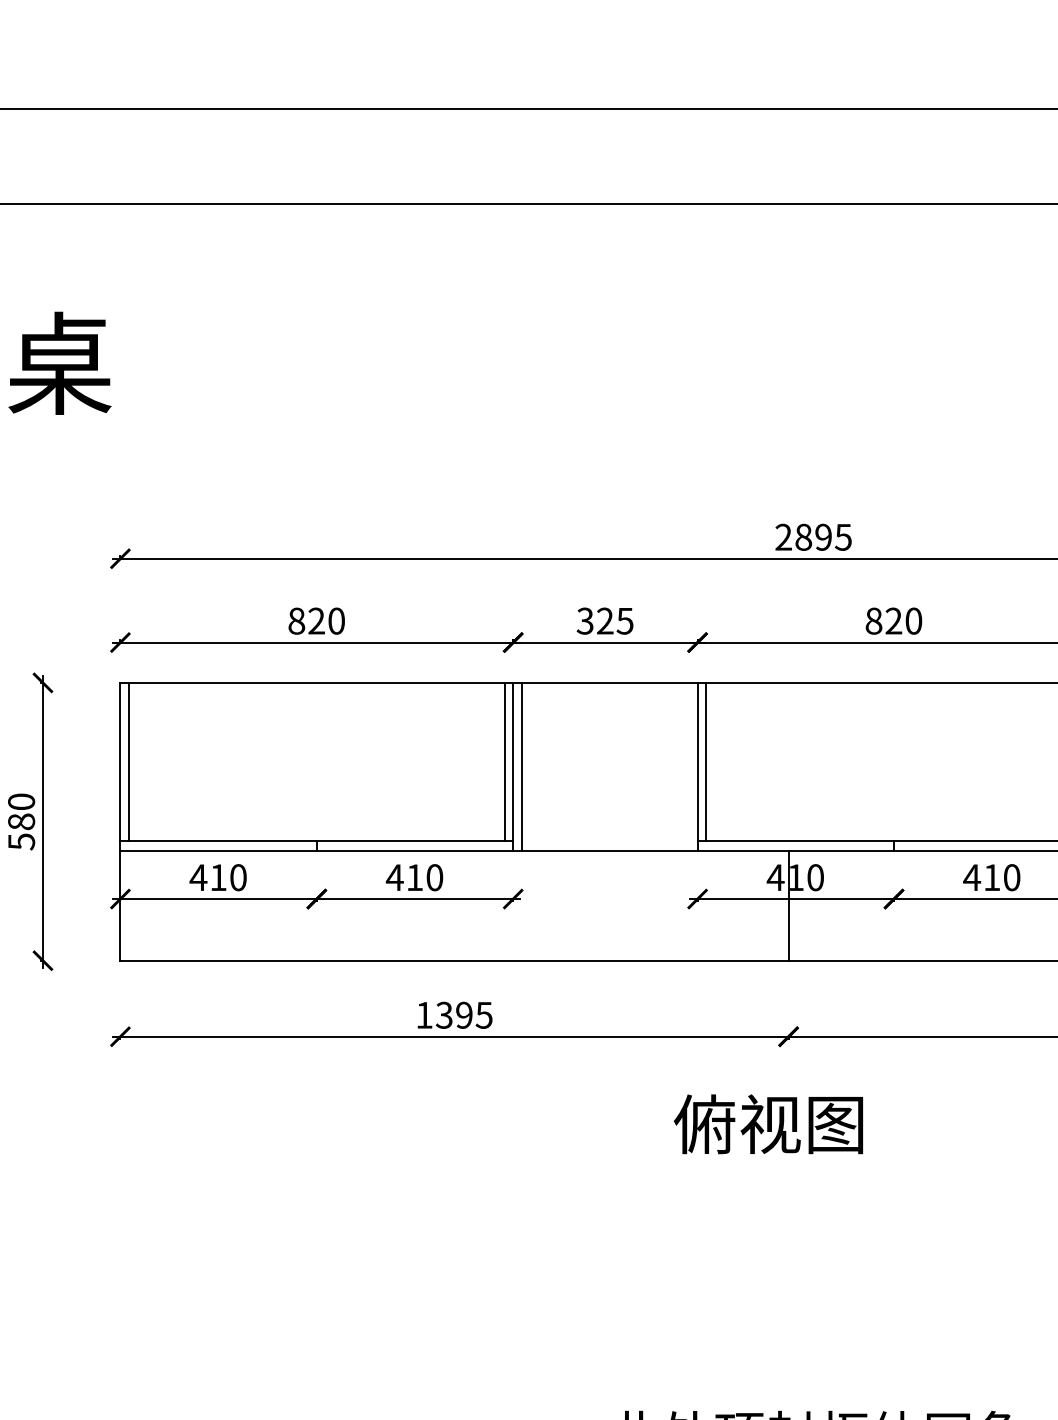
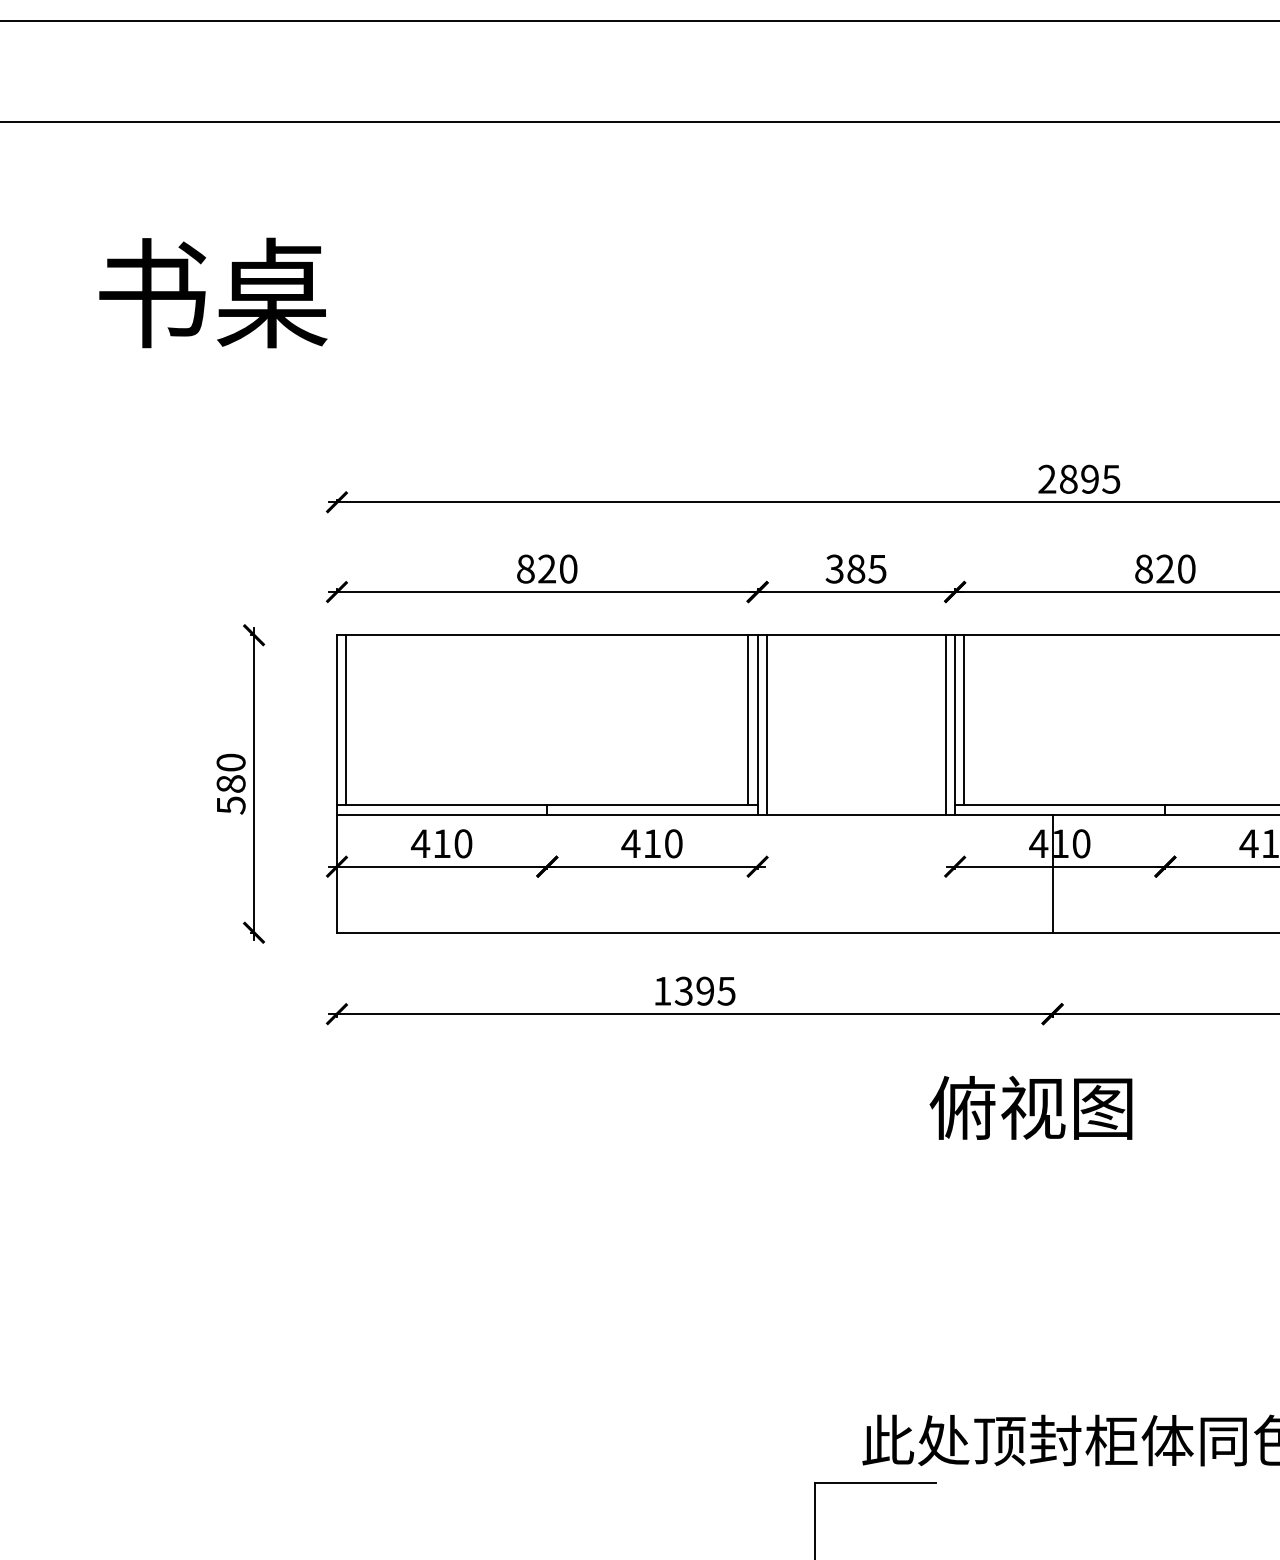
text: (605, 620) -> (856, 568), 325 -> 385
line: (688, 766) -> (945, 724), added

